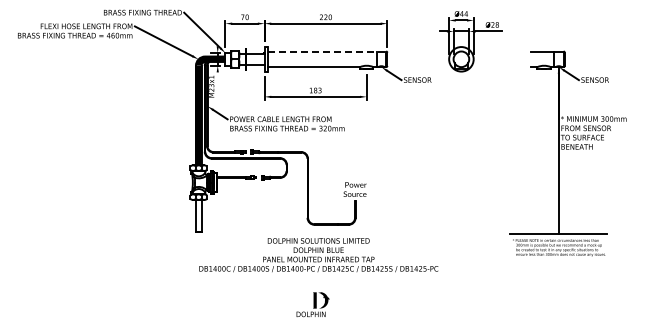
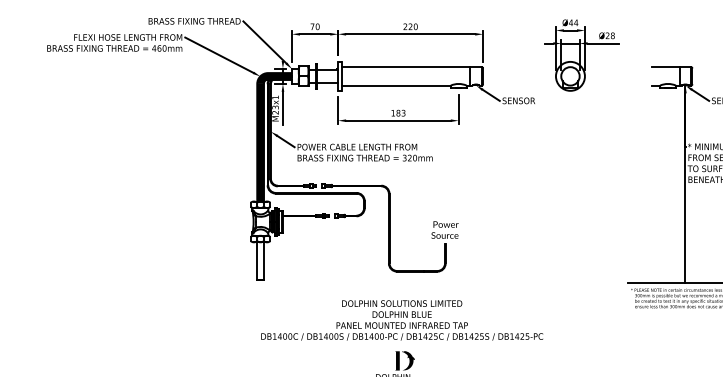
line: (327, 51) -> (412, 67), dashed -> solid
line: (217, 86) -> (282, 108), added
text: (318, 255) -> (401, 320), moved

